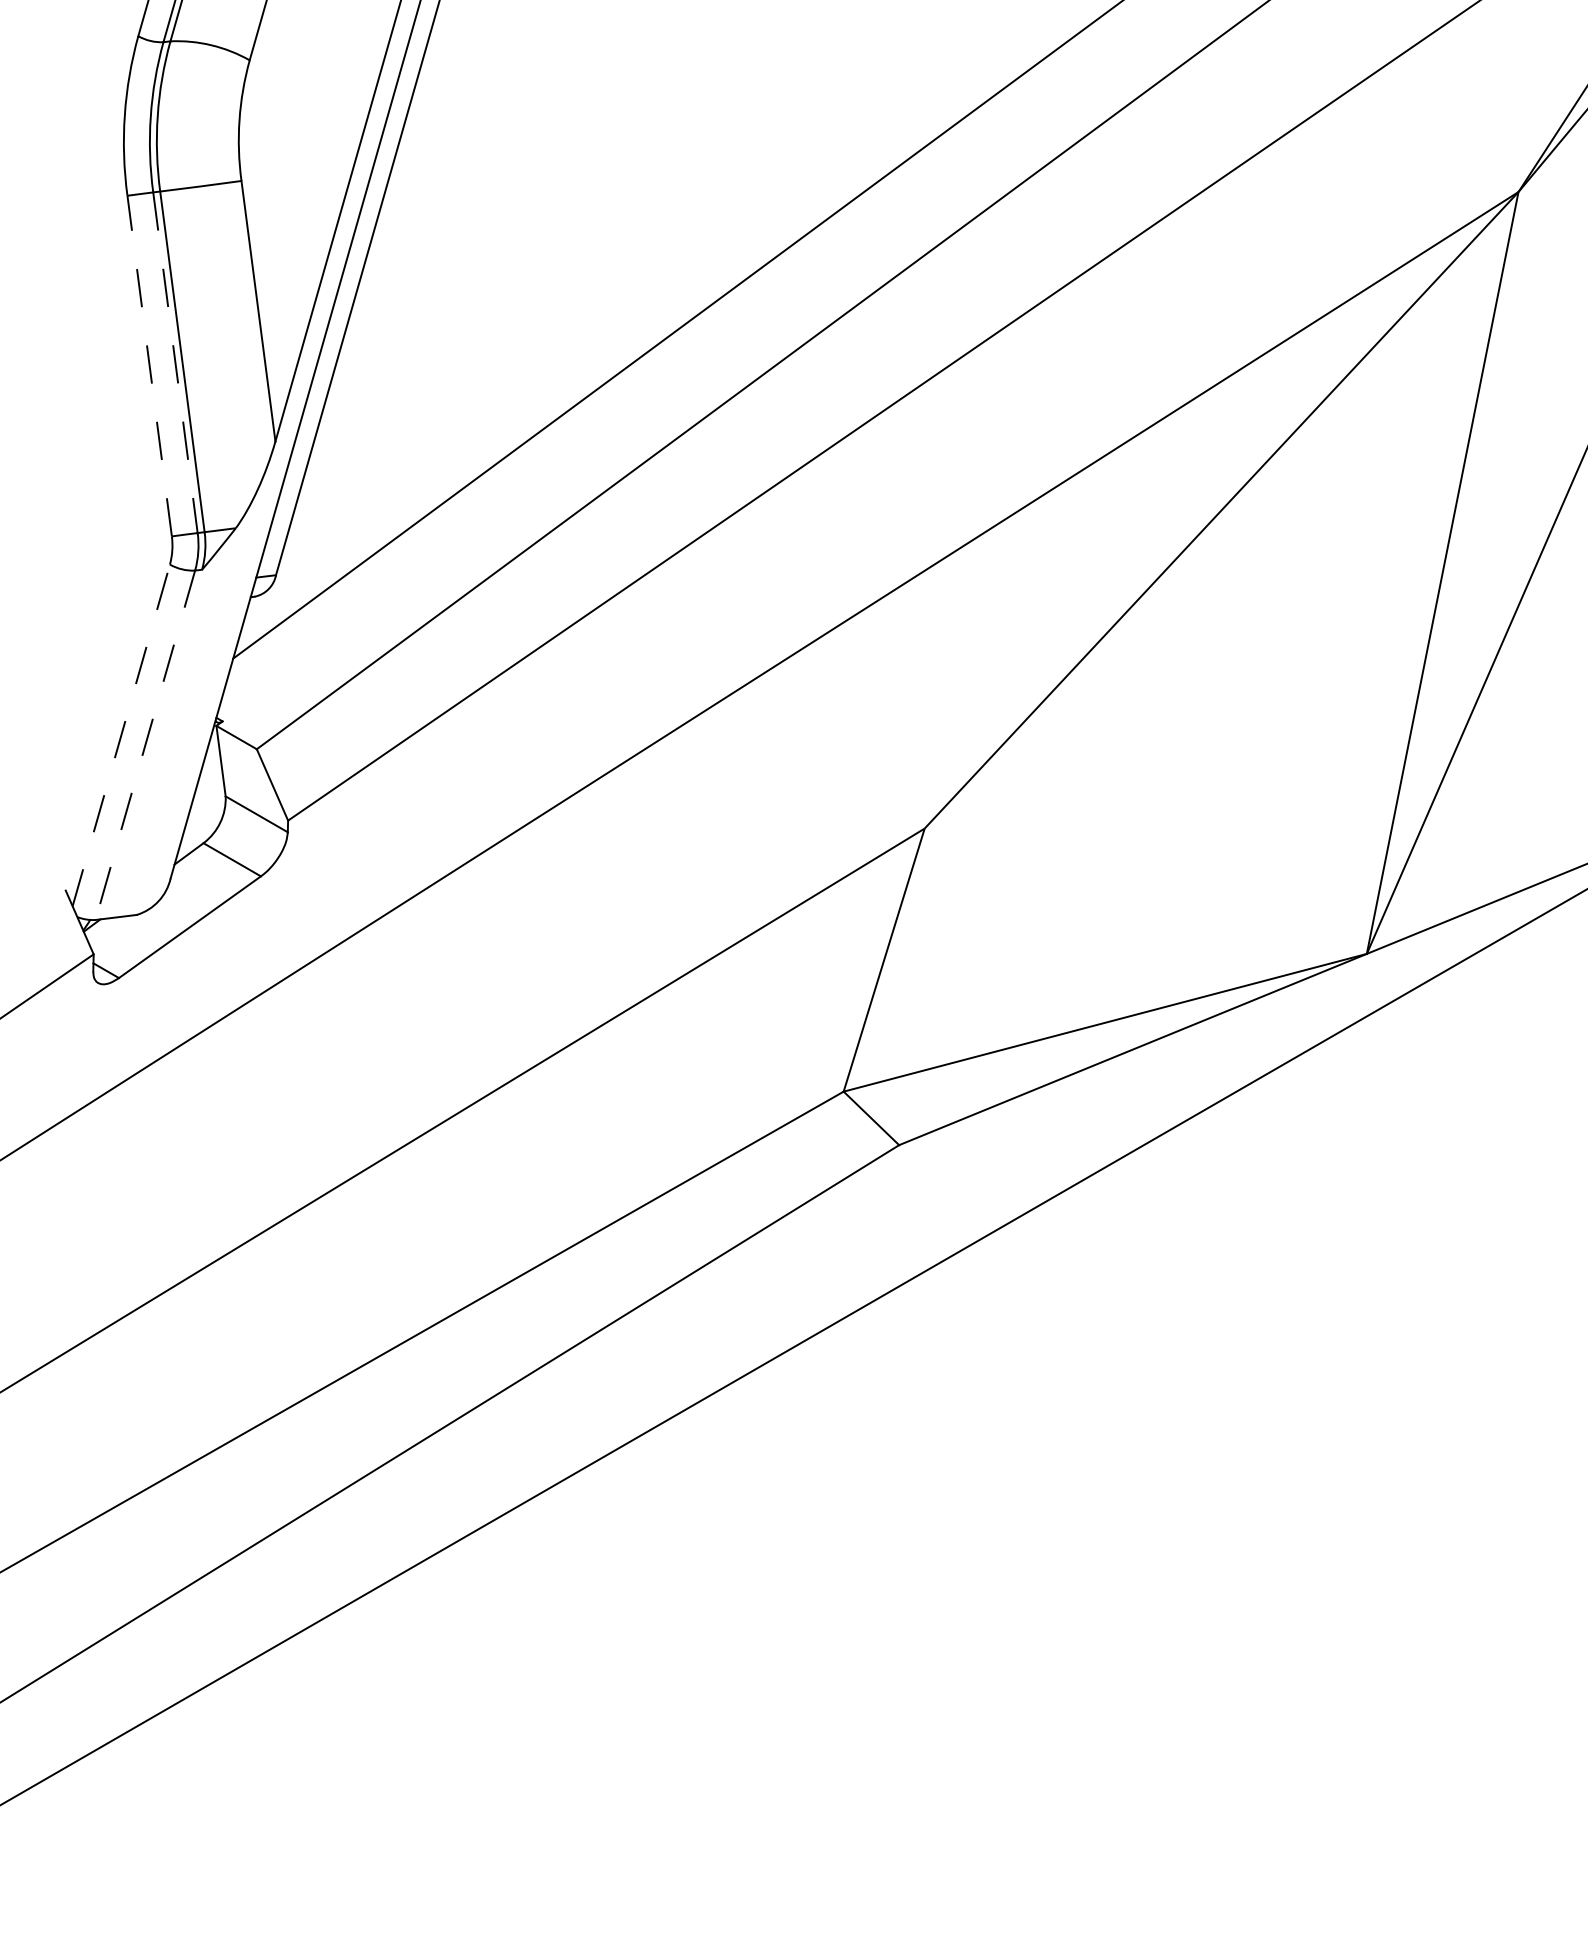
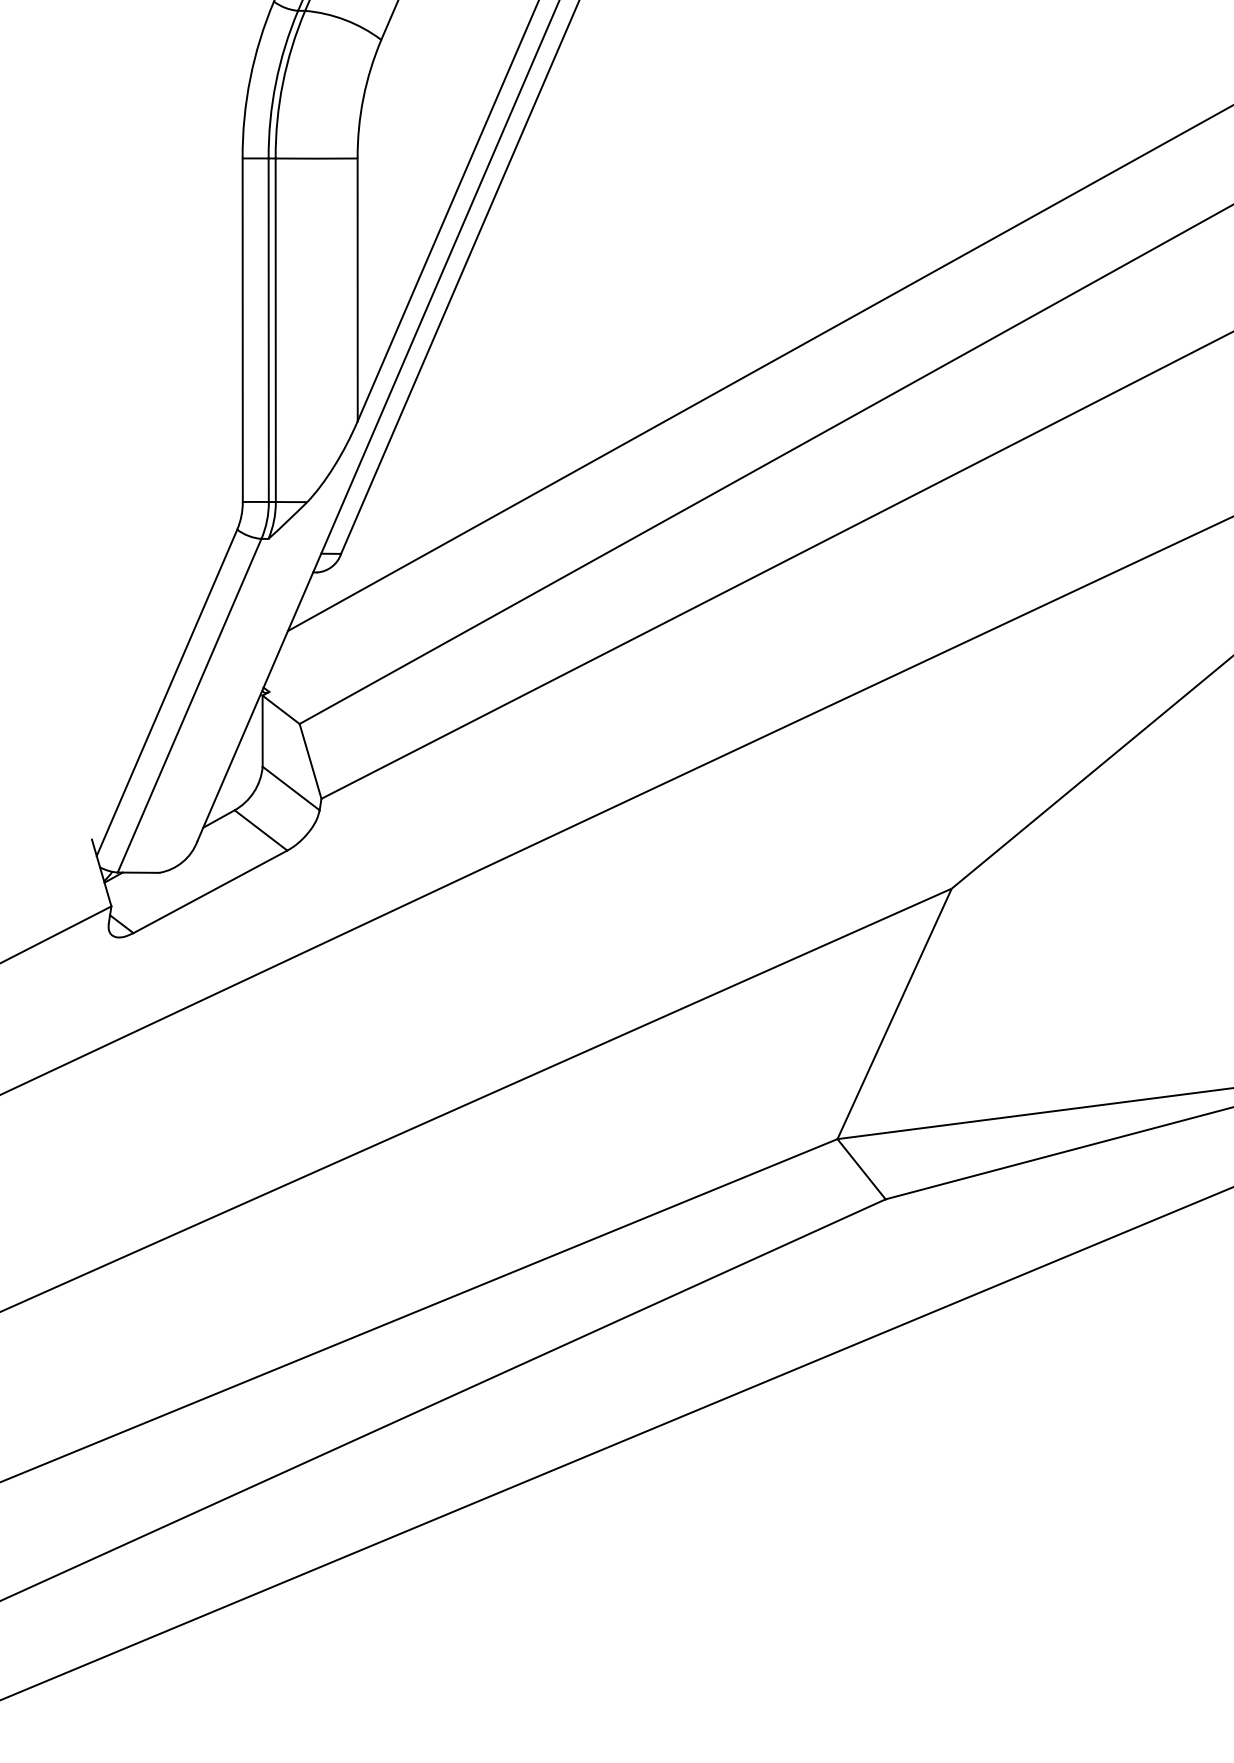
line: (175, 362) -> (268, 330), dashed -> solid
line: (149, 366) -> (242, 330), dashed -> solid
line: (121, 735) -> (167, 692), dashed -> solid
line: (145, 745) -> (189, 705), dashed -> solid

